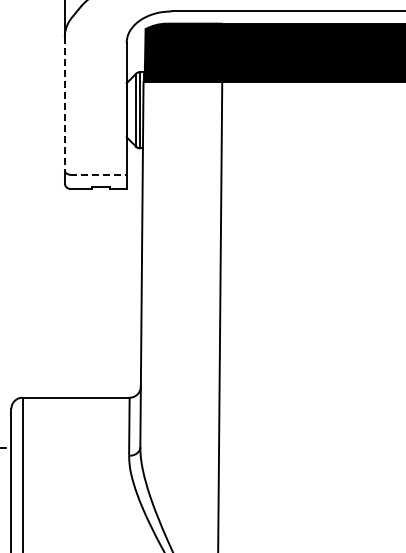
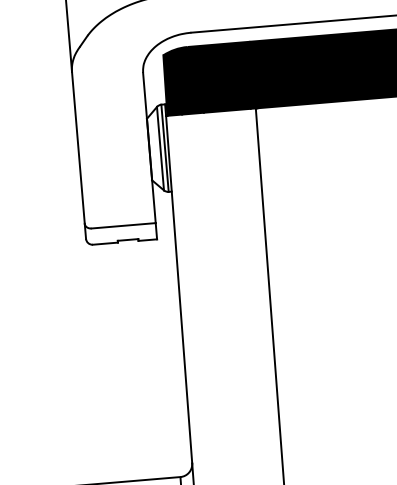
line: (64, 103) -> (78, 147), dashed -> solid
line: (99, 174) -> (124, 225), dashed -> solid

